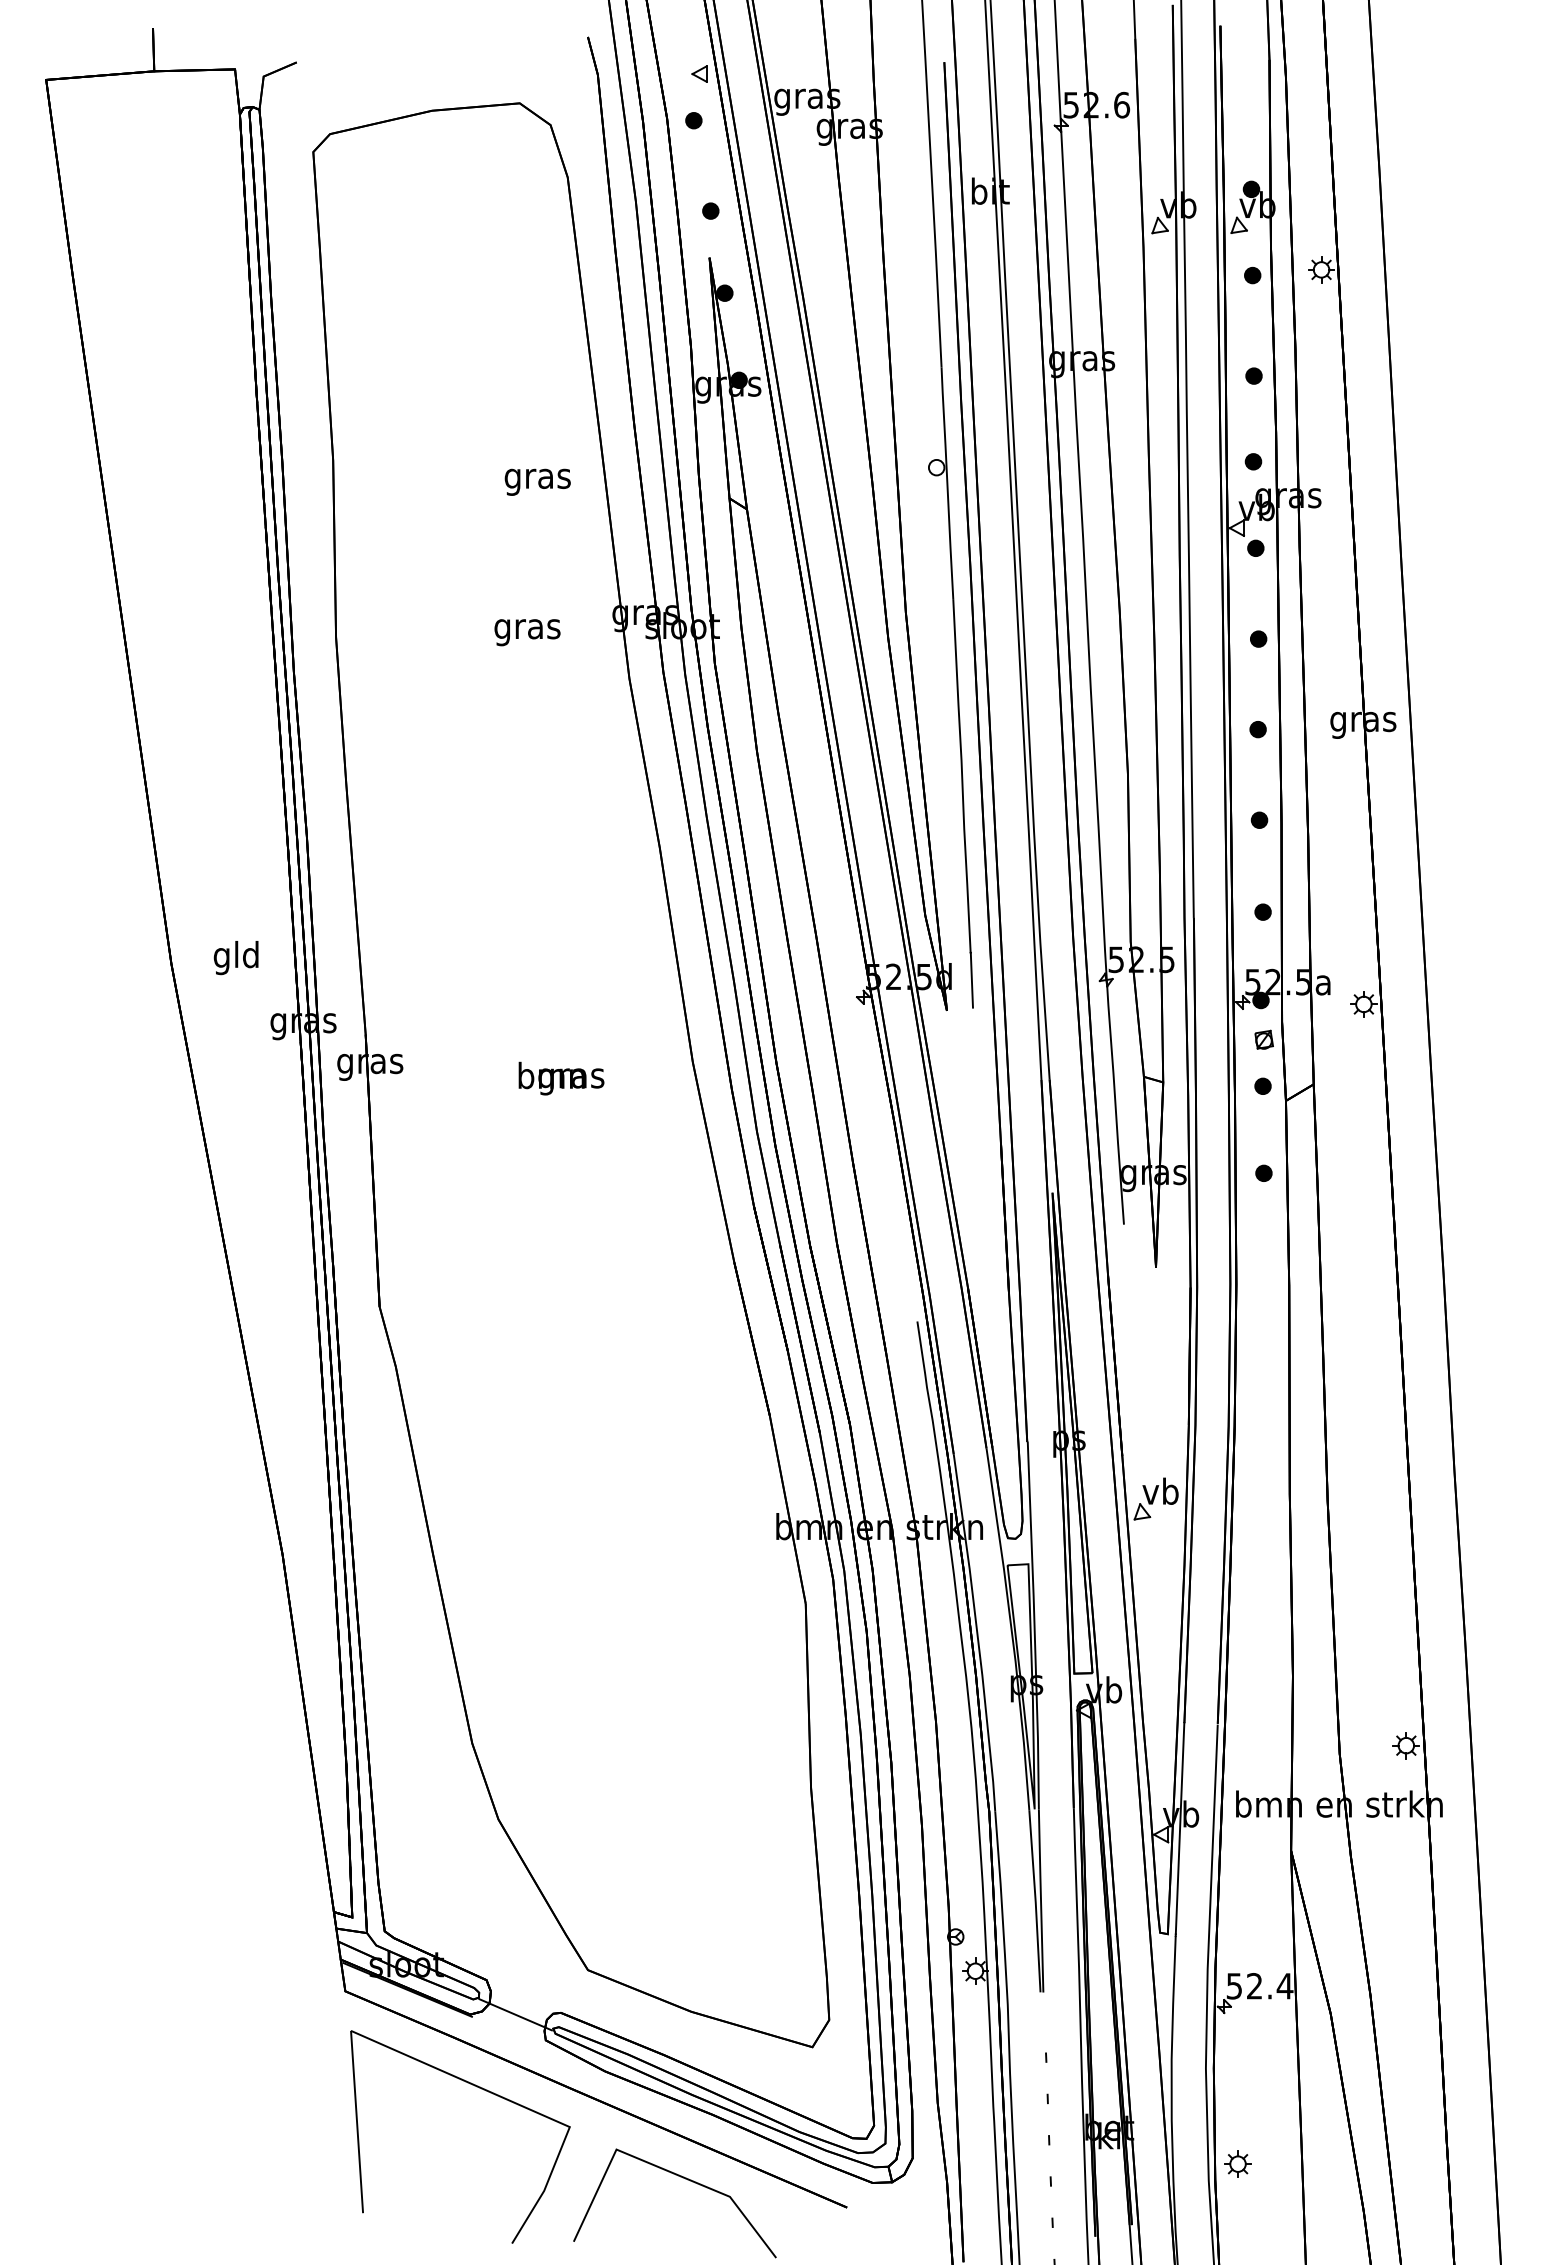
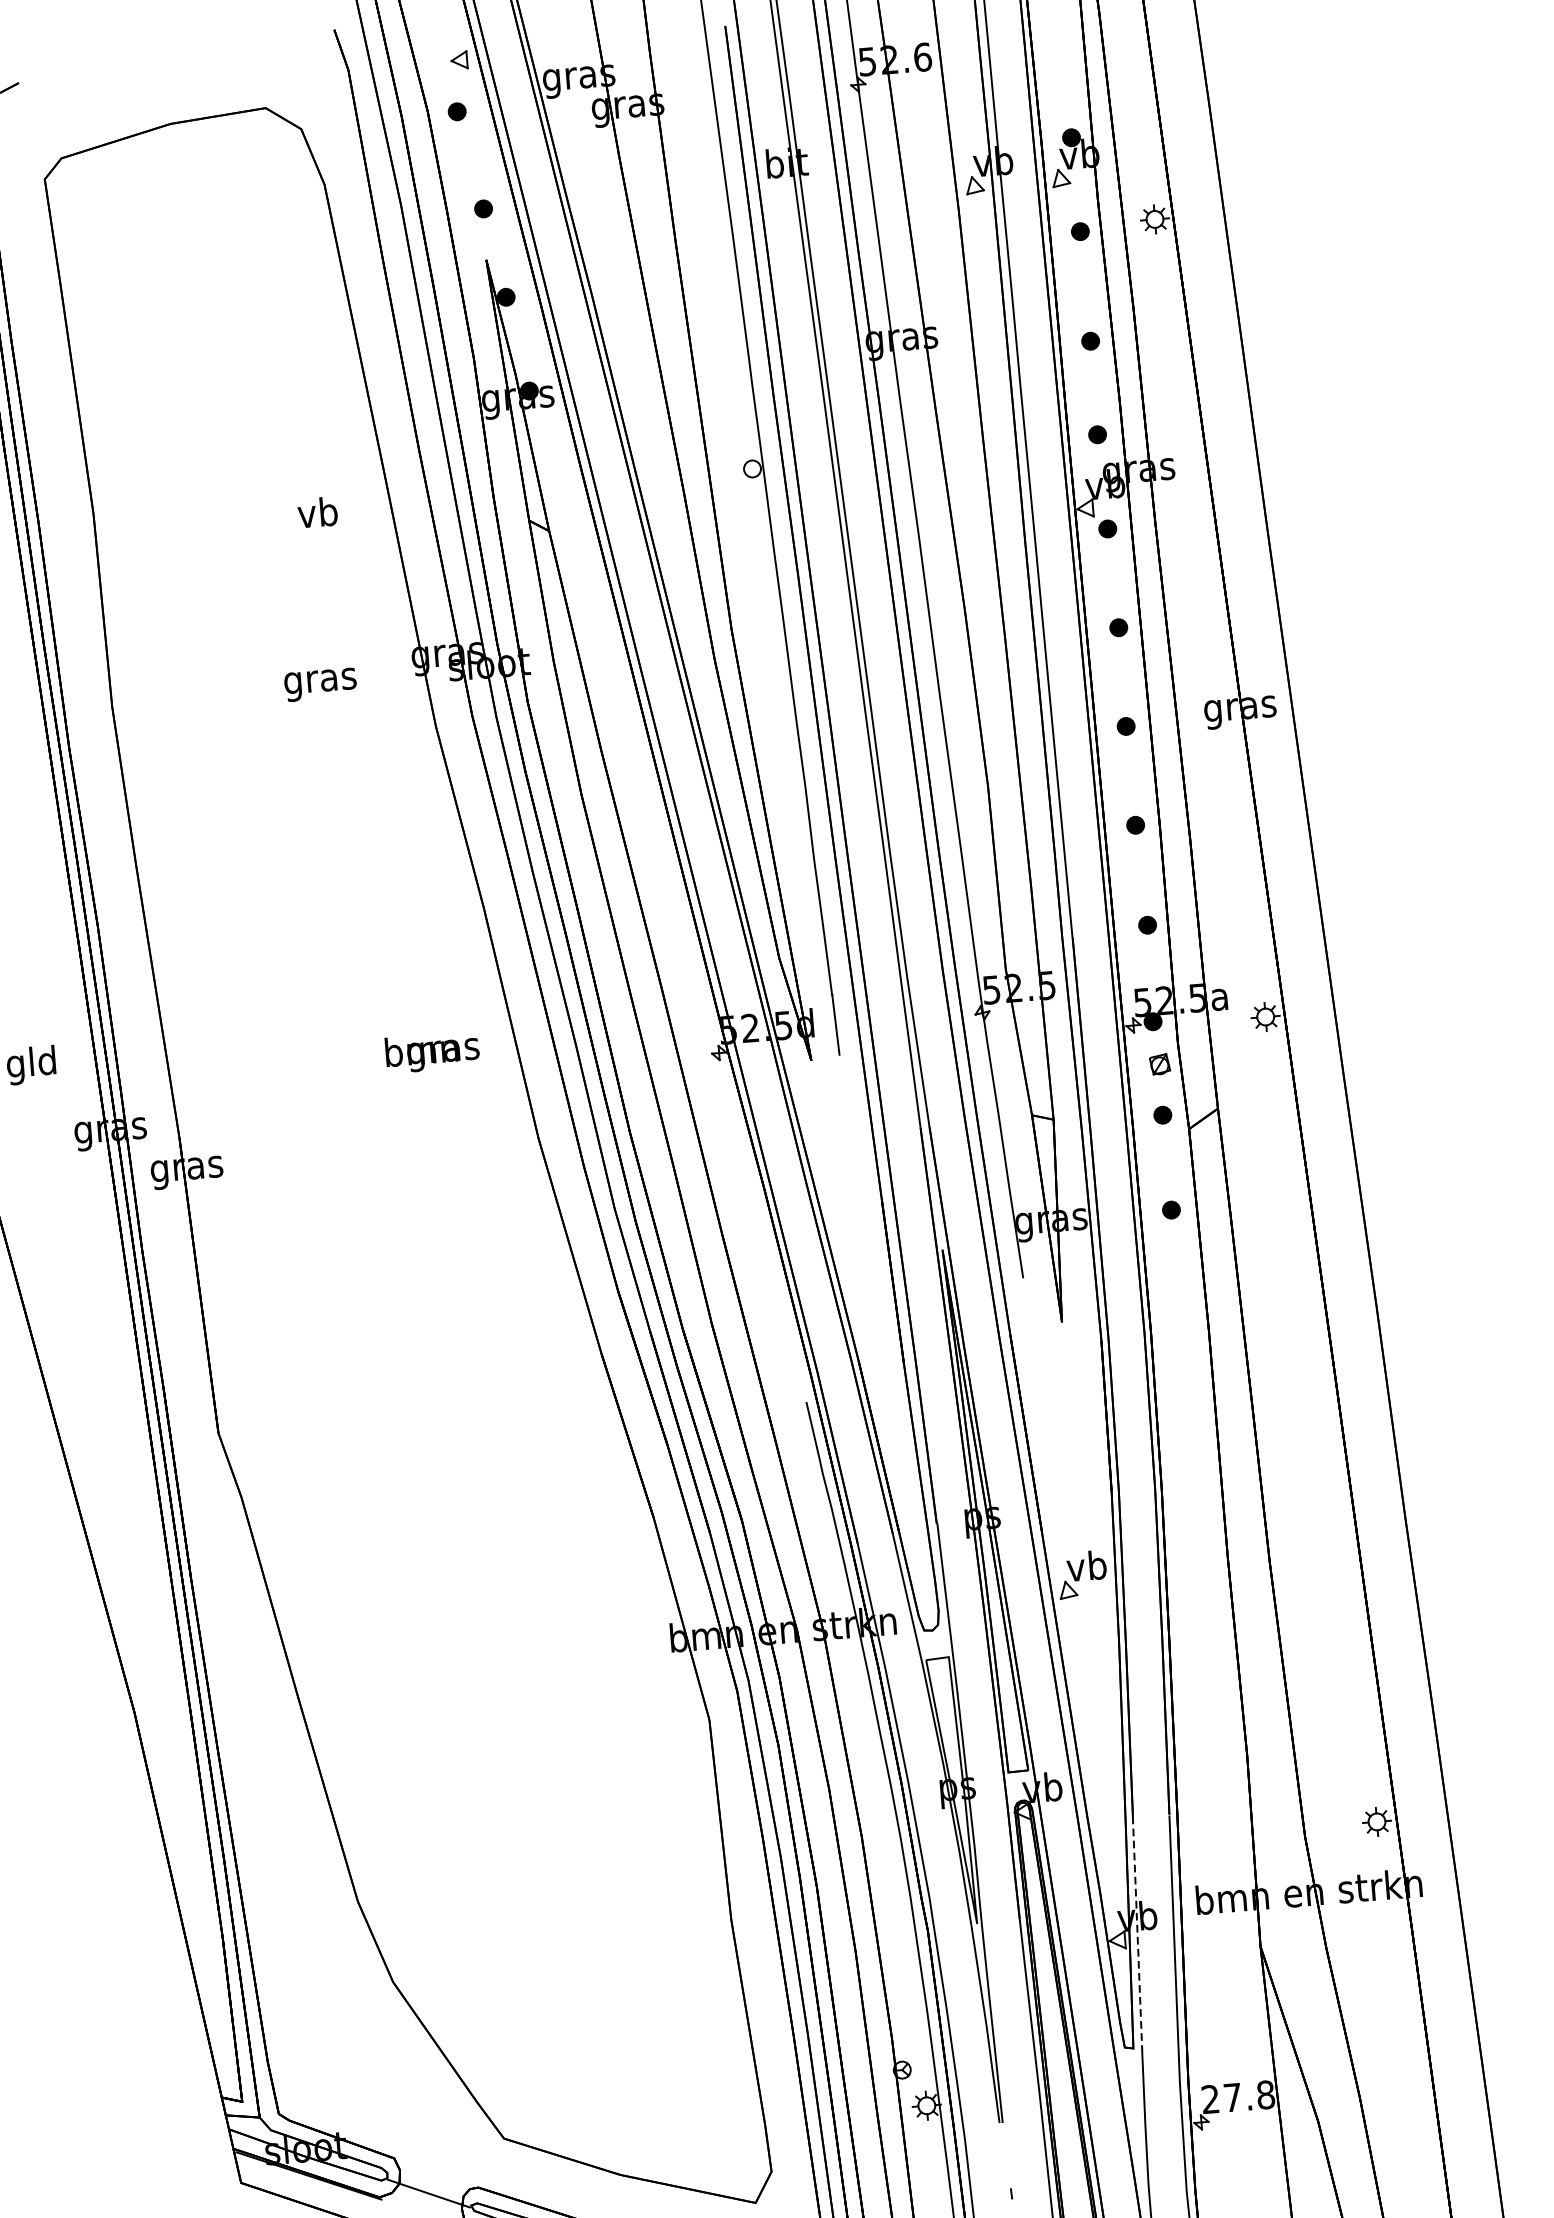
text: (537, 478) -> (318, 515), gras -> vb
text: (561, 1078) -> (432, 1052), moved
line: (1180, 1828) -> (1137, 1932), solid -> dashed
text: (1259, 1986) -> (1237, 2097), 52.4 -> 27.8

